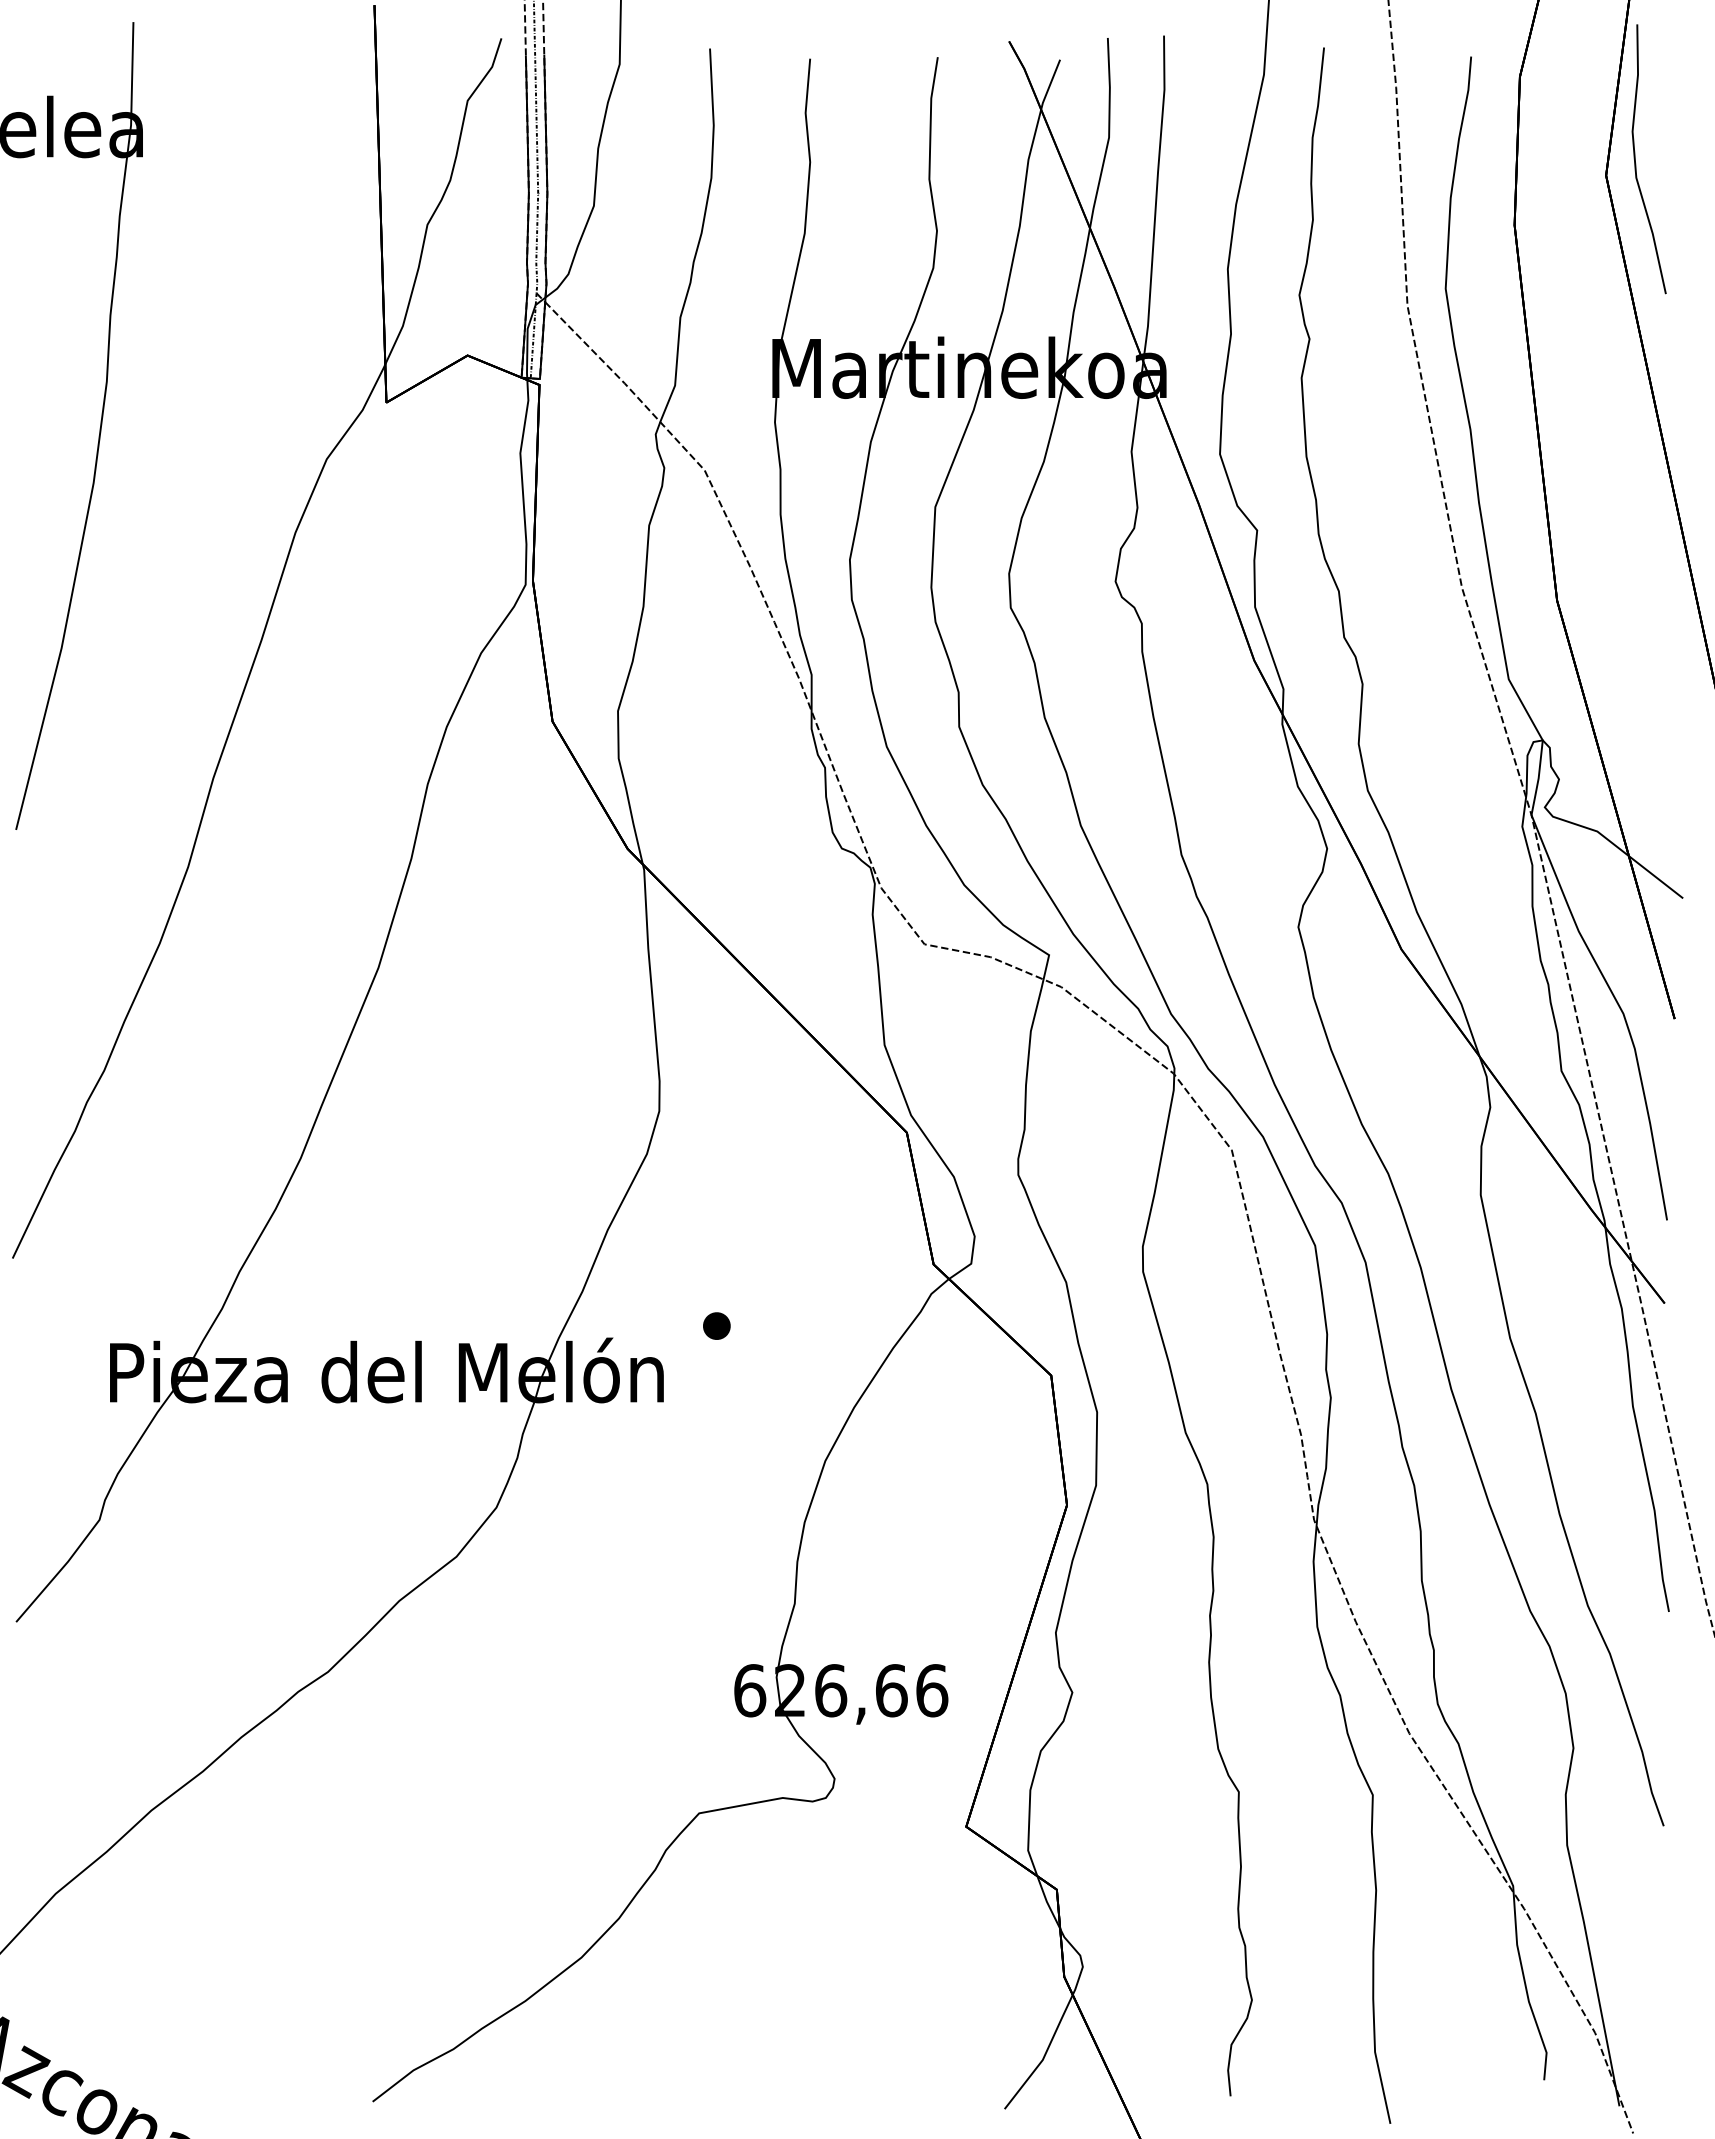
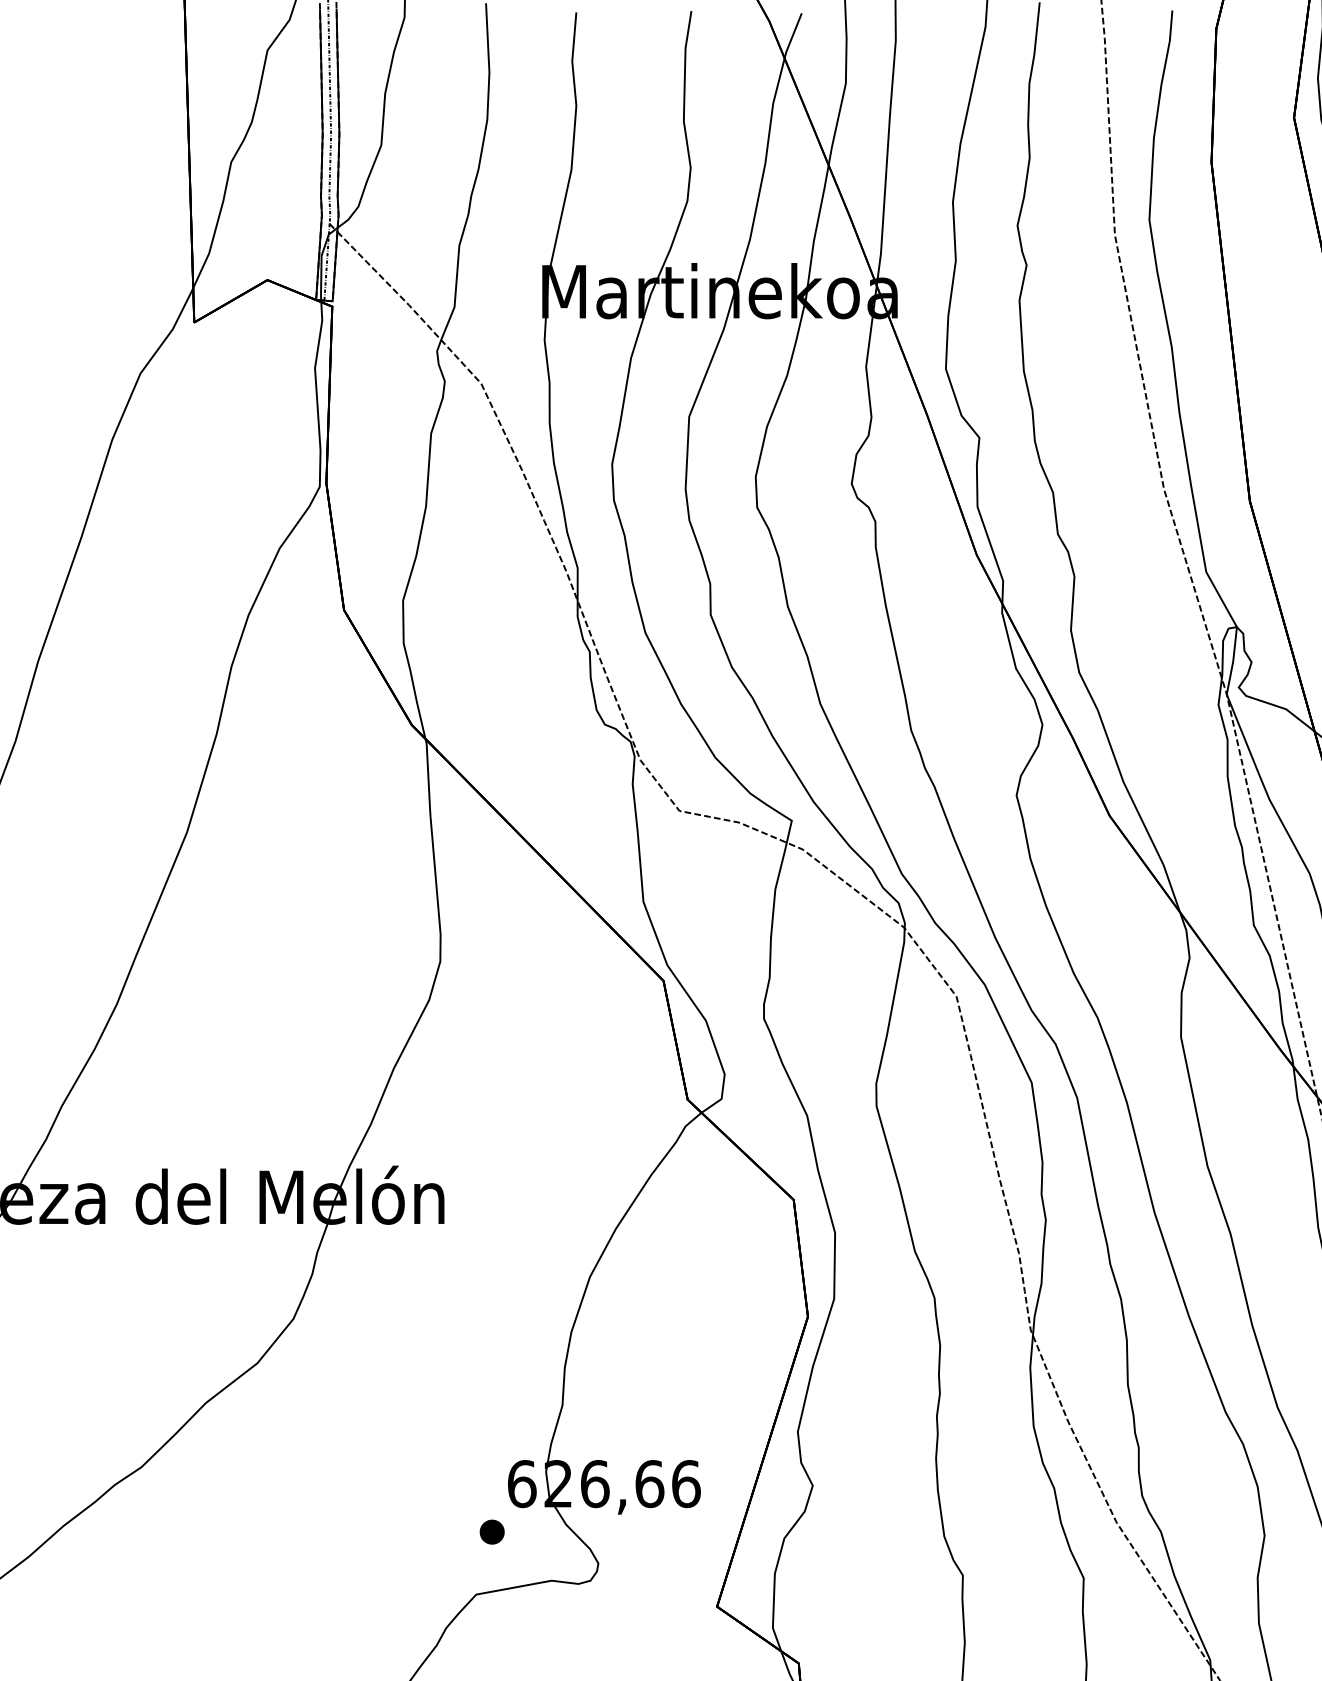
part: (716, 1325) -> (491, 1531), moved

